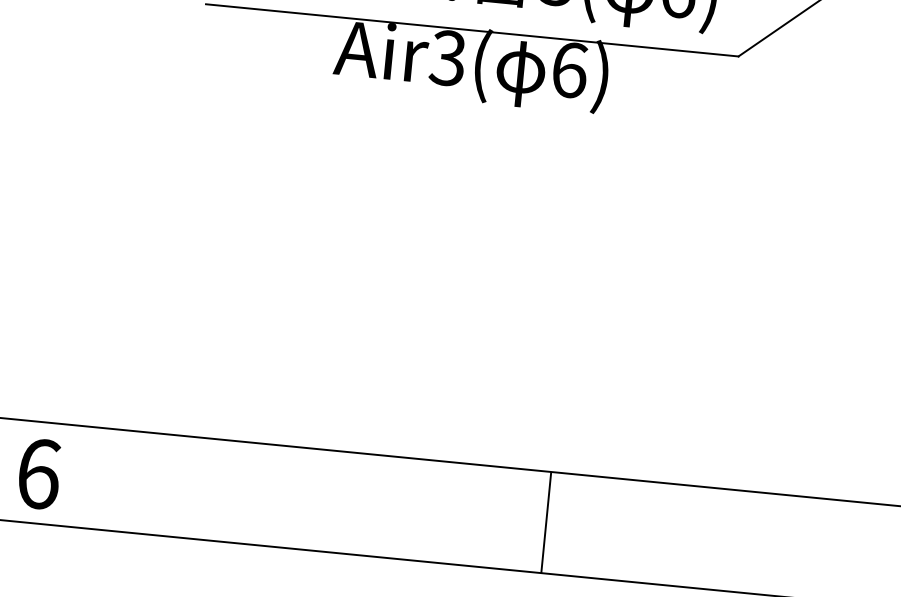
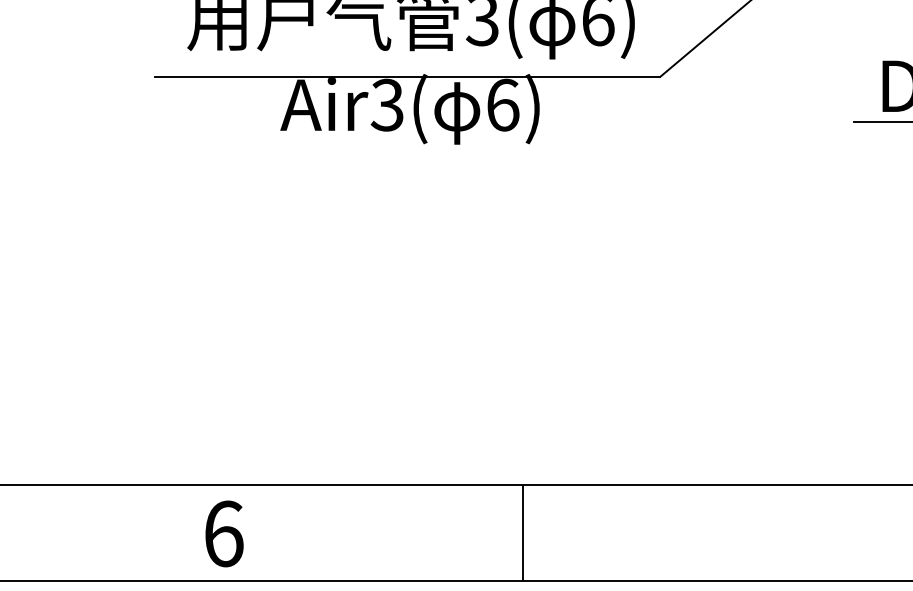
text: (39, 473) -> (224, 533), moved

